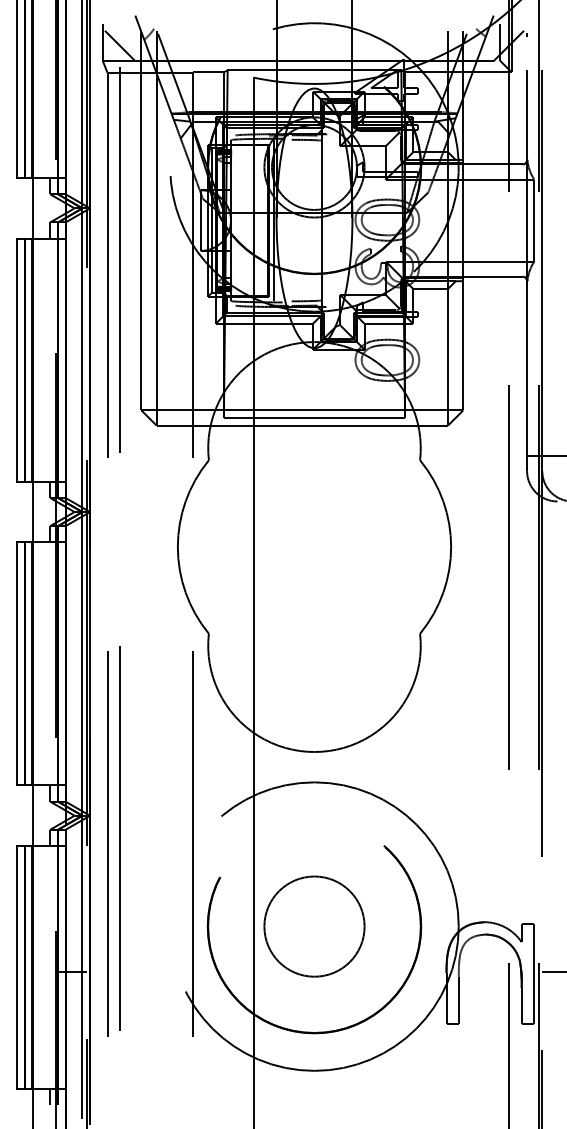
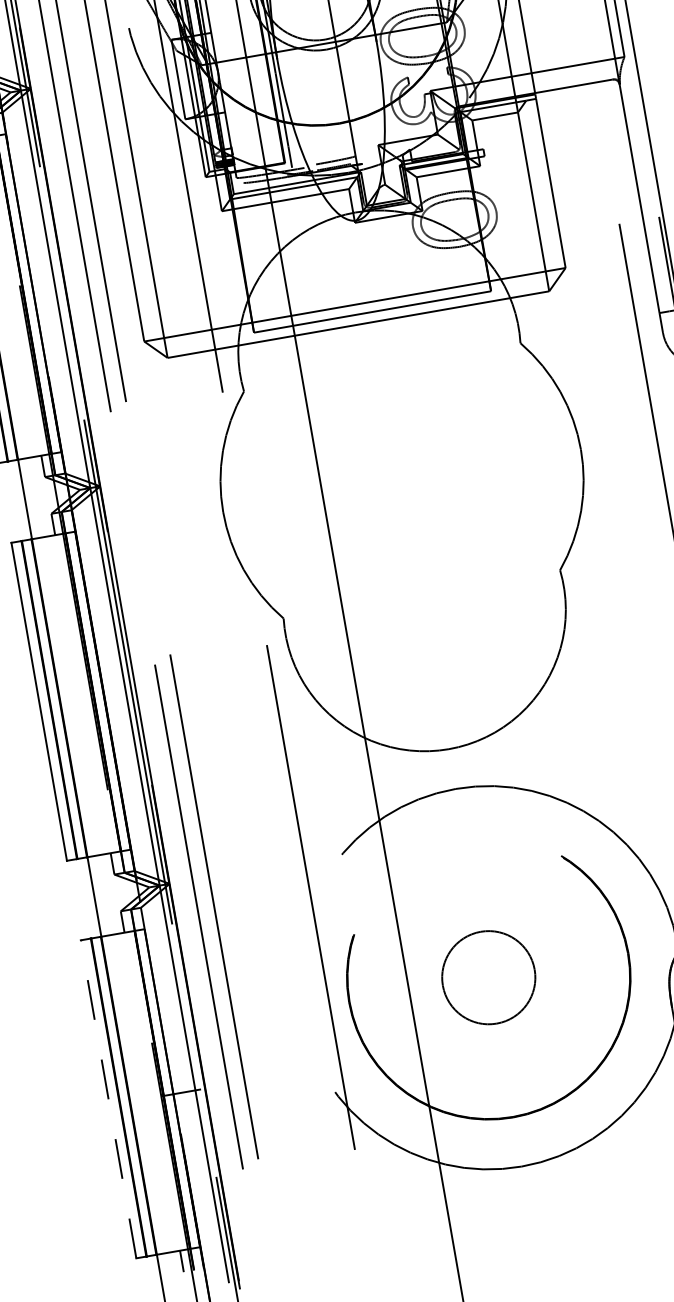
circle: (314, 926) -> (488, 977), size x0.7
line: (16, 967) -> (108, 1099), solid -> dashed

